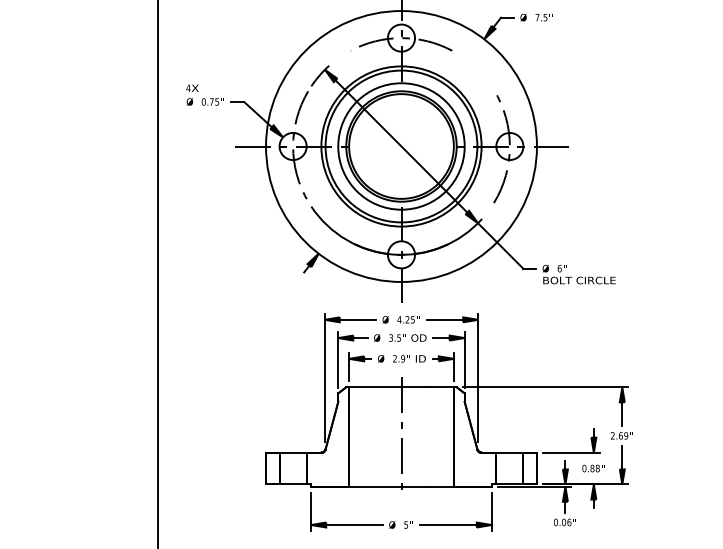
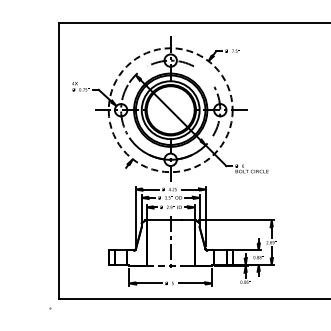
circle: (401, 147) -> (170, 110), solid -> dashed
line: (387, 485) -> (164, 265), solid -> dashed

